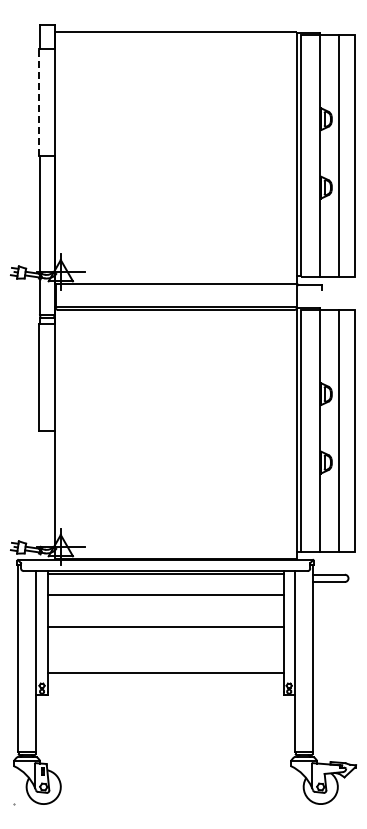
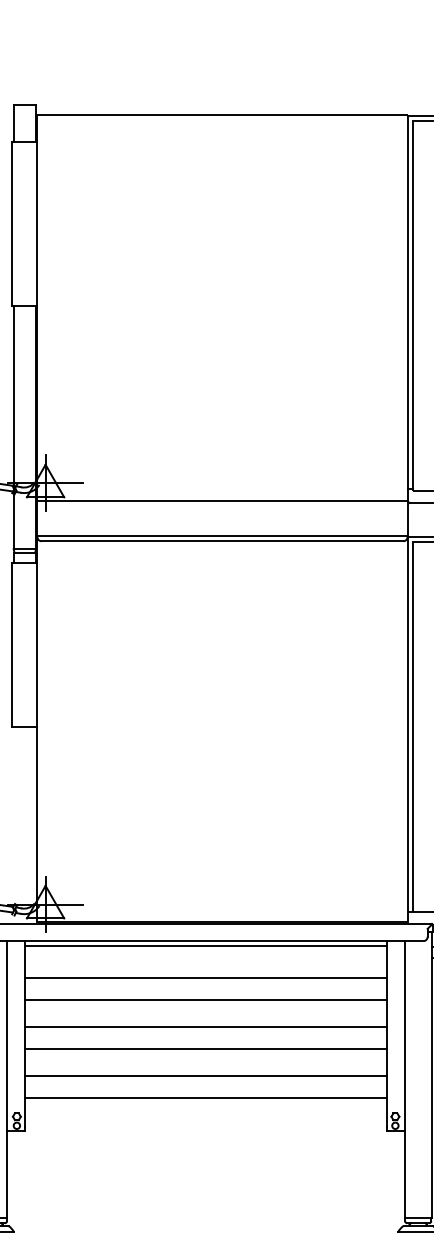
line: (39, 102) -> (12, 223), dashed -> solid
line: (165, 609) -> (205, 999), added
line: (165, 641) -> (205, 1048), added
line: (165, 659) -> (205, 1076), added

